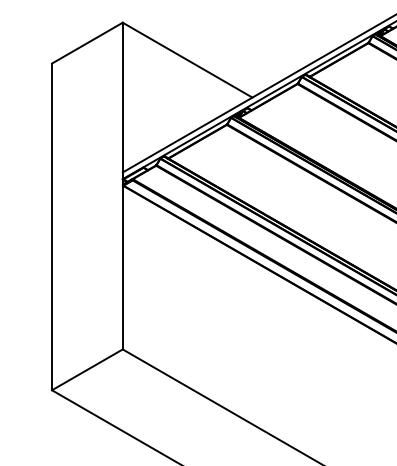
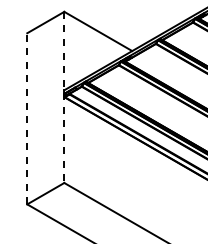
line: (123, 186) -> (64, 97), solid -> dashed
line: (52, 226) -> (27, 118), solid -> dashed

